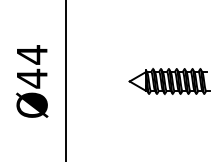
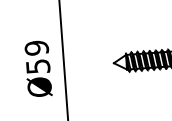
text: (31, 66) -> (36, 57), Ø44 -> Ø59

